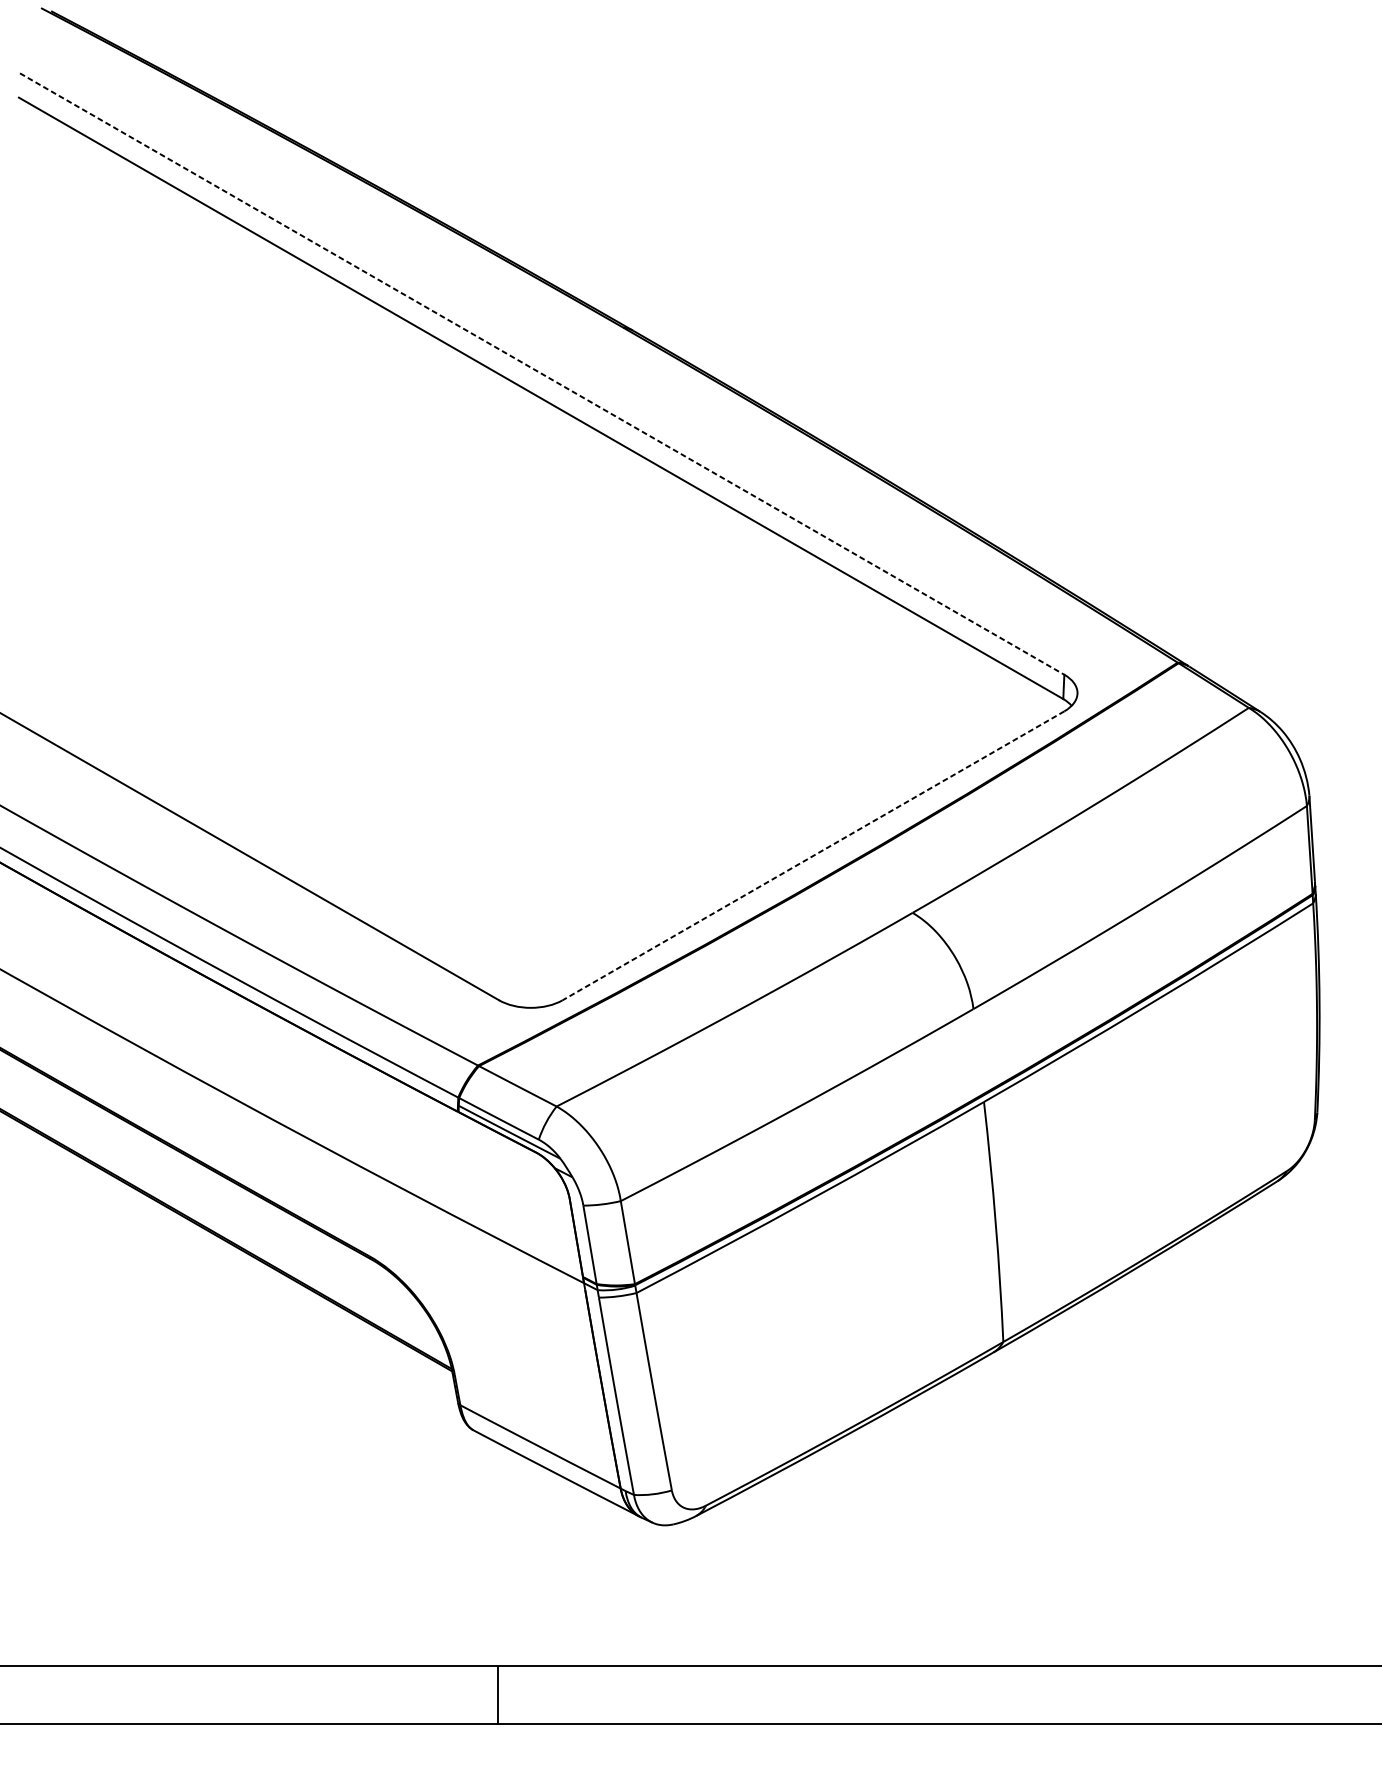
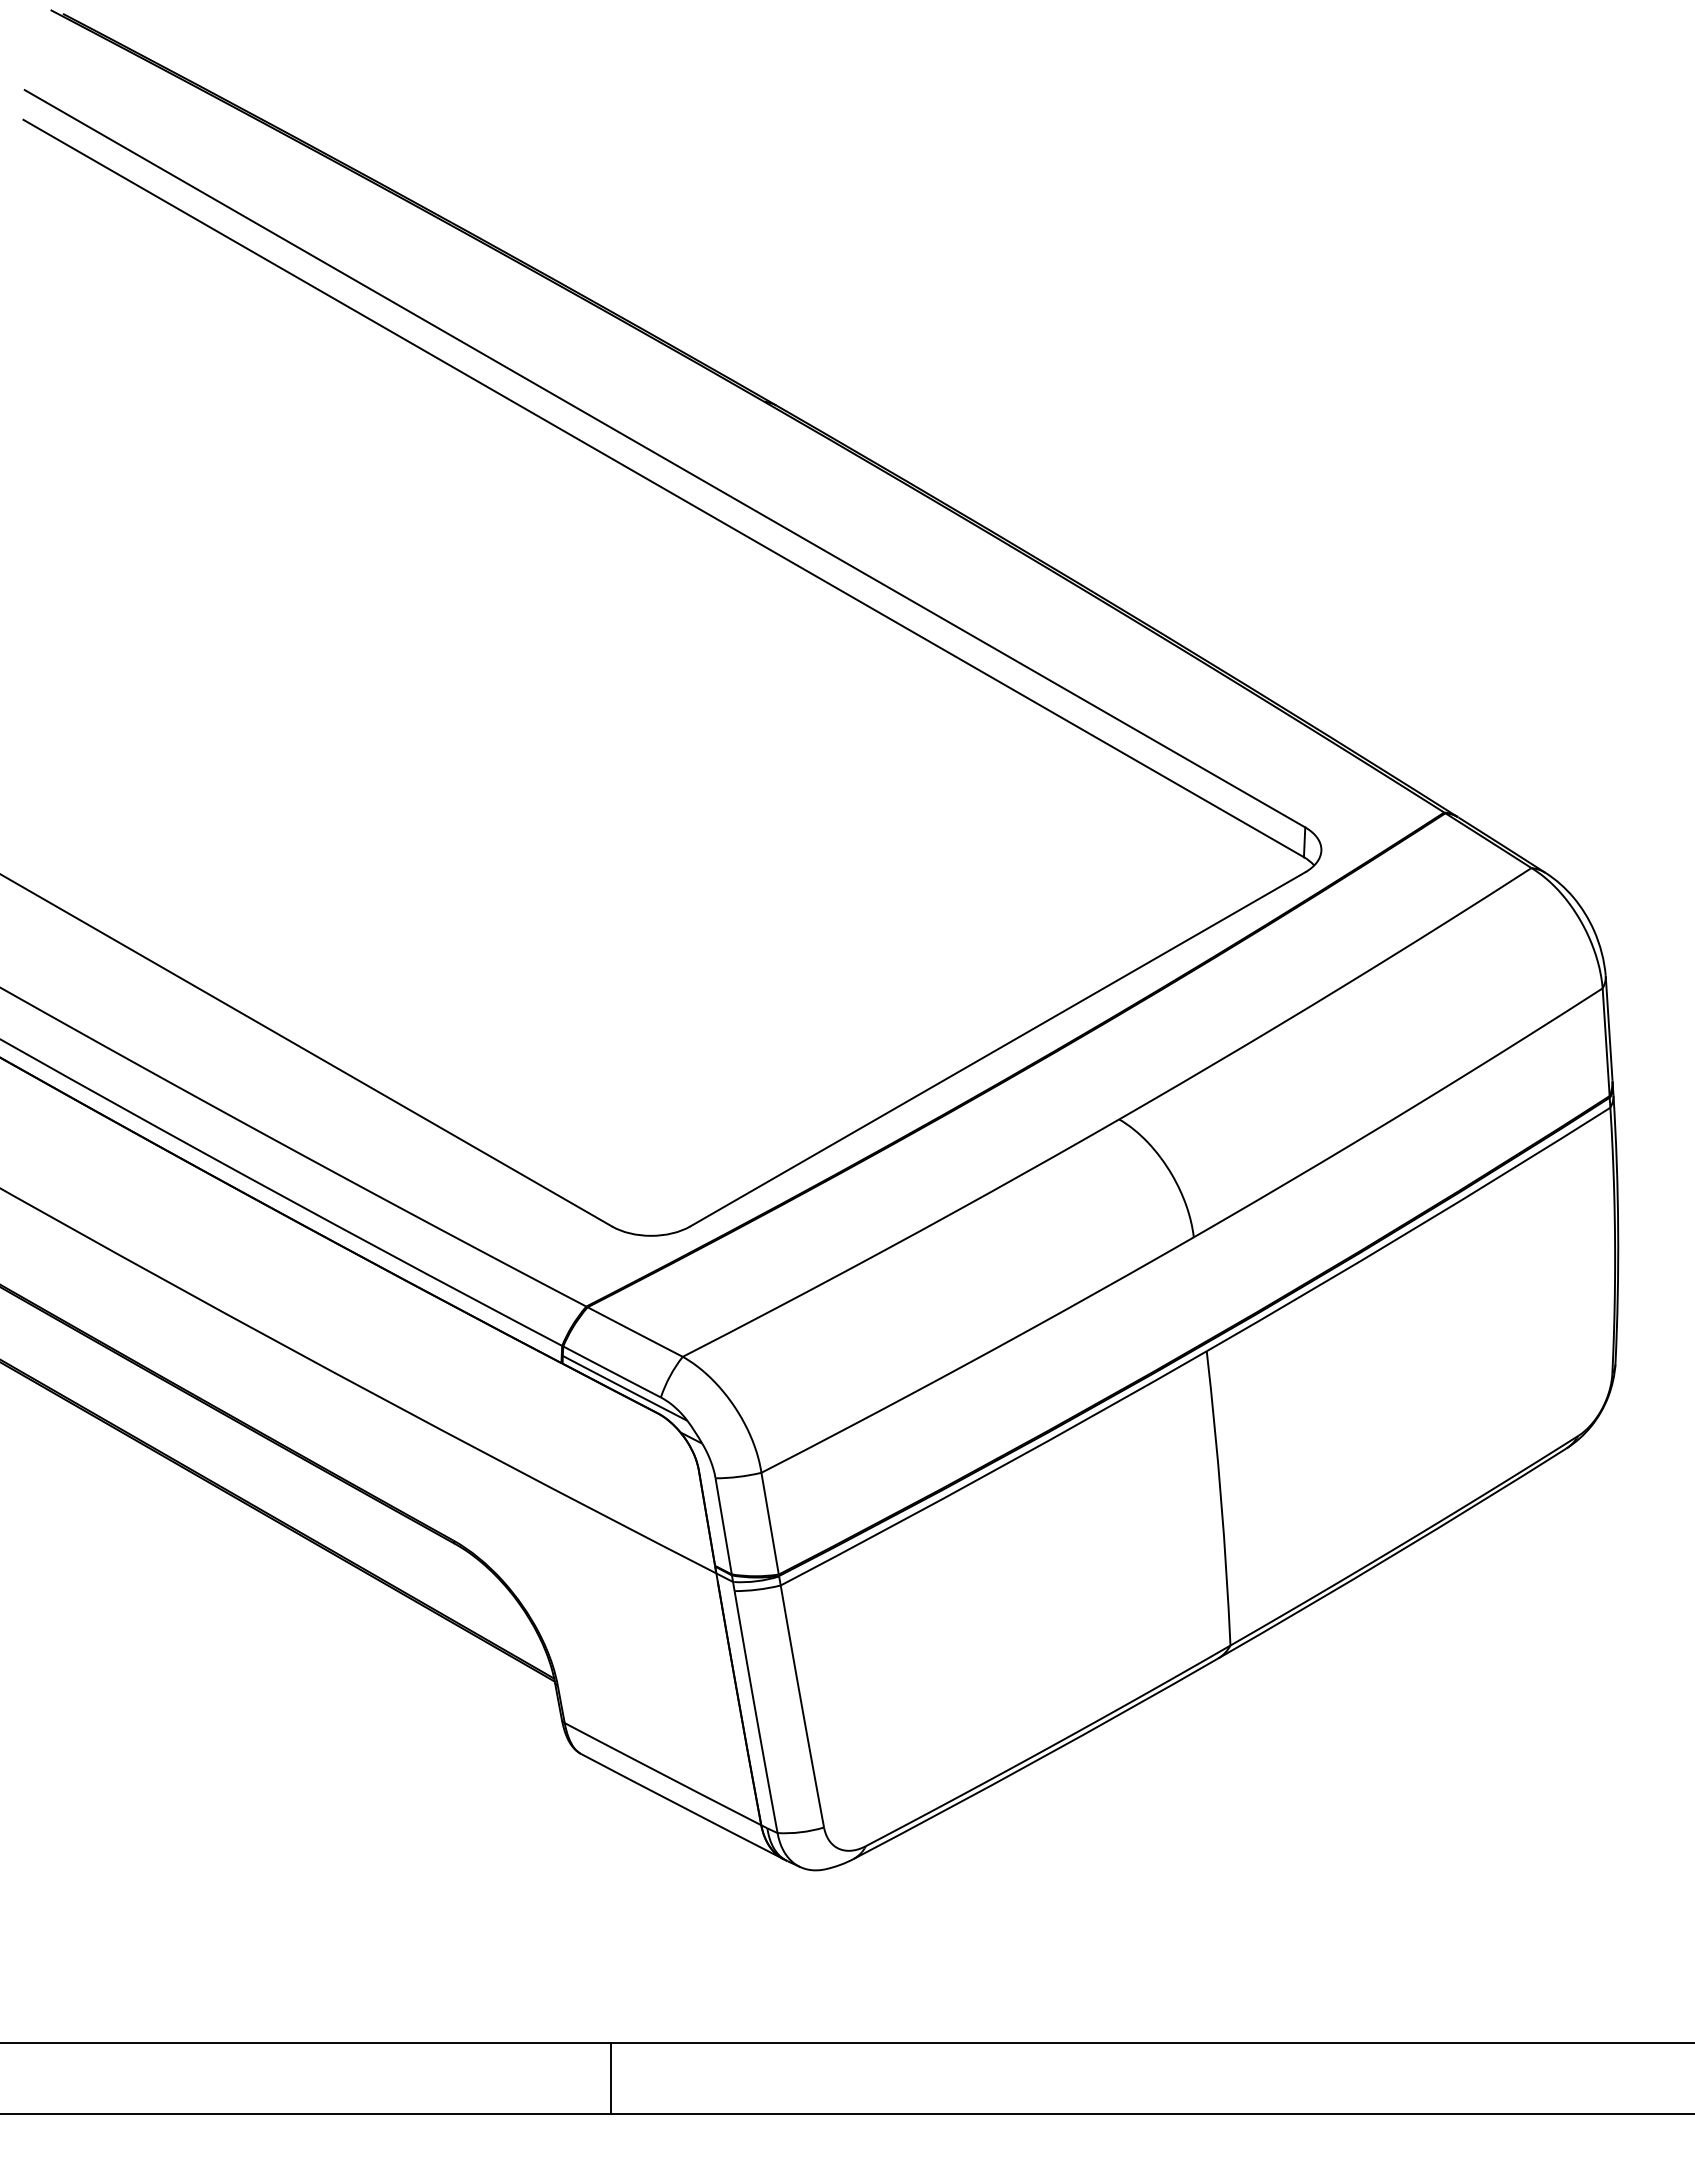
line: (542, 373) -> (665, 458), dashed -> solid
line: (813, 855) -> (997, 1049), dashed -> solid

